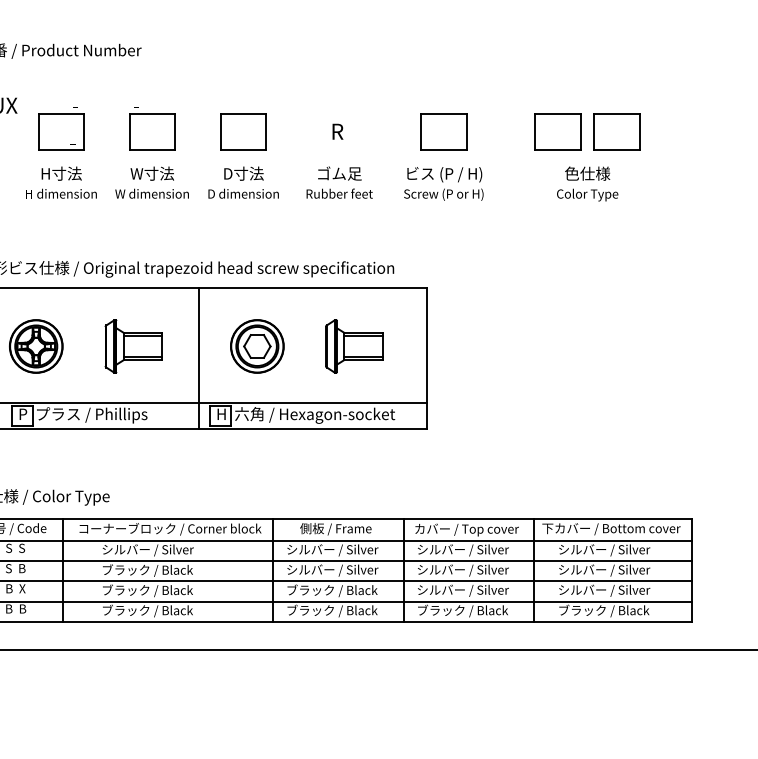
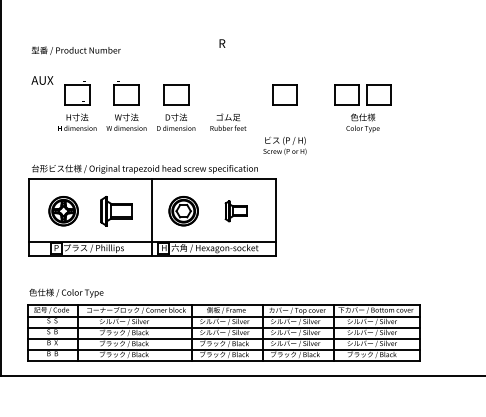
text: (338, 131) -> (222, 43), moved
text: (442, 183) -> (284, 145), moved
part: (354, 346) -> (236, 211), size x0.7

